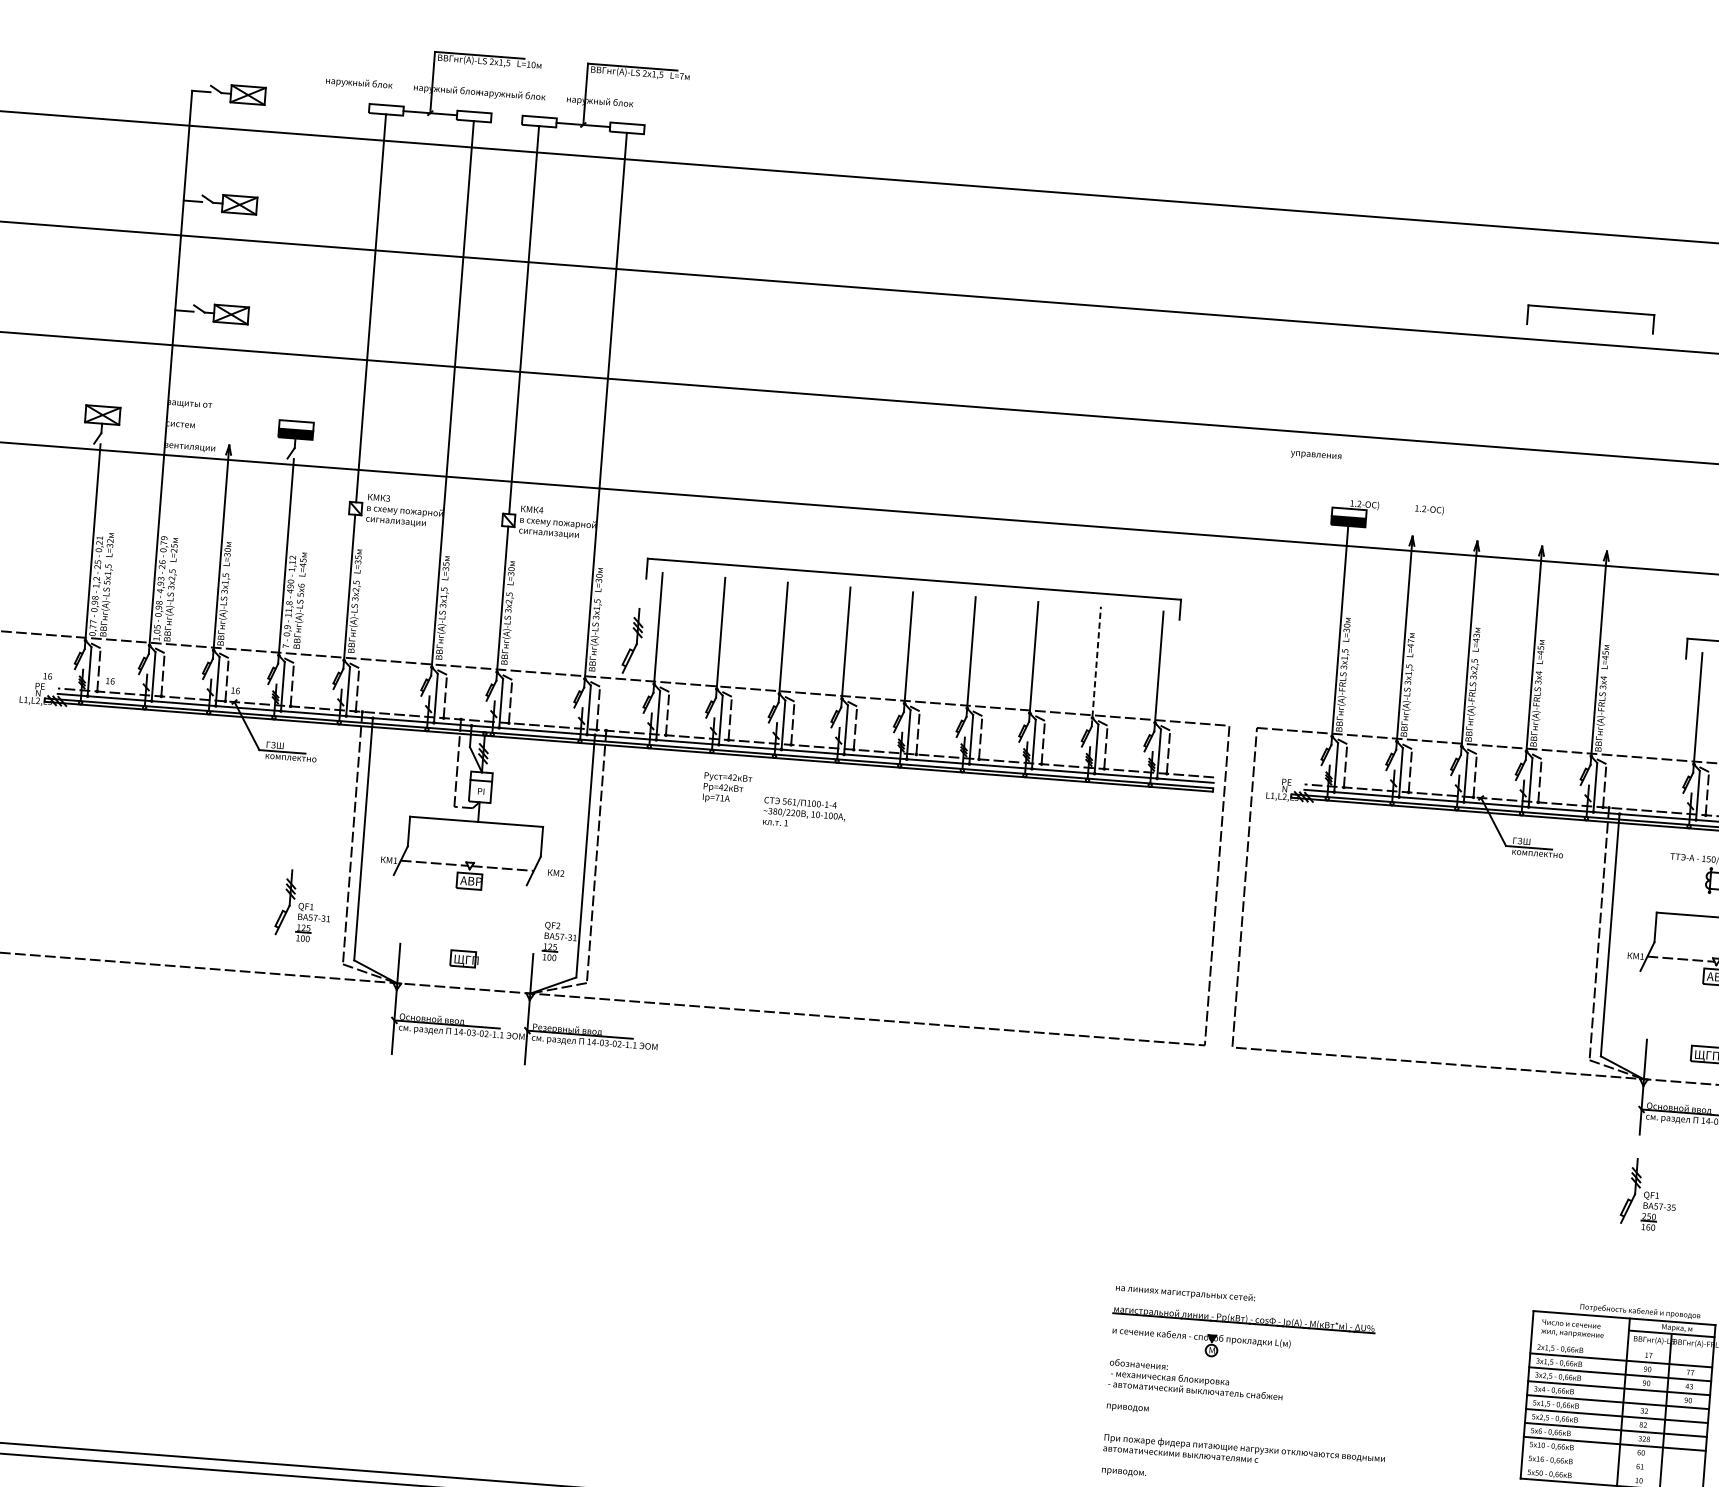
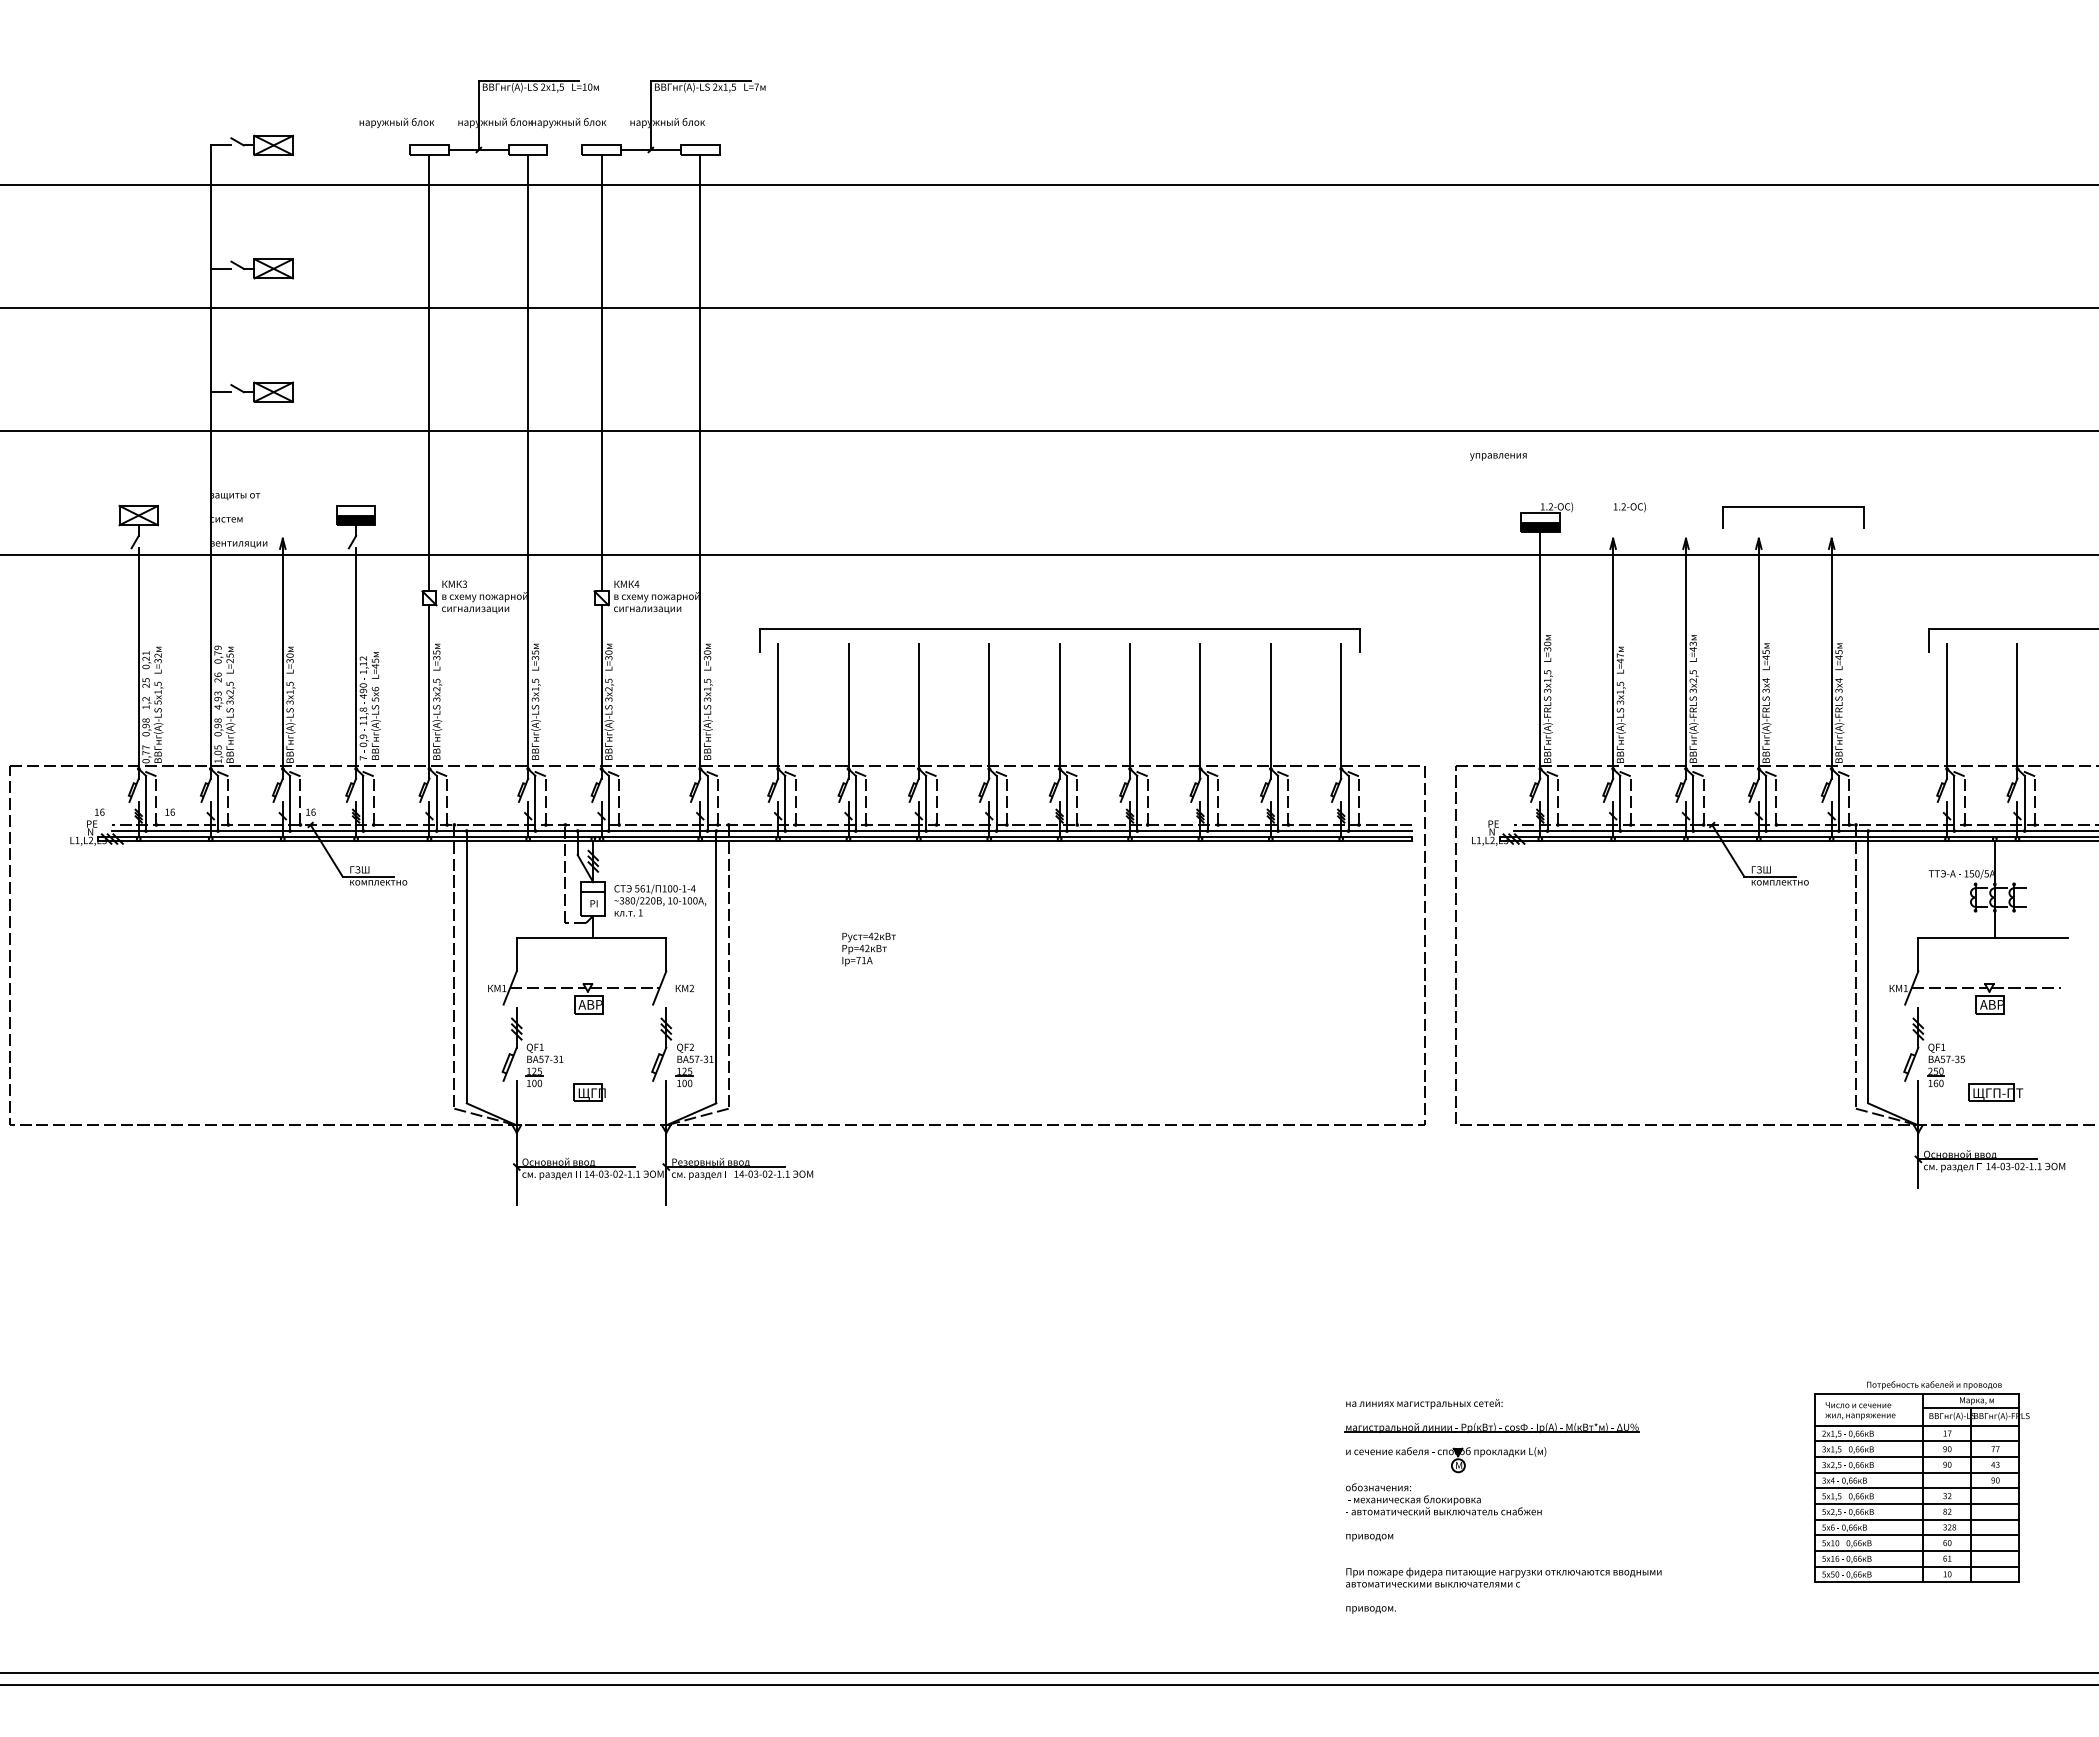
part: (1591, 310) -> (1793, 507), moved
part: (632, 641) -> (661, 1044), moved
line: (1096, 665) -> (1270, 710), dashed -> solid
text: (726, 788) -> (868, 949), moved
text: (804, 813) -> (660, 900), moved
part: (303, 906) -> (532, 1047), moved
part: (1648, 1195) -> (1933, 1047), moved
line: (1621, 1346) -> (1916, 1425), added
line: (1613, 1457) -> (1916, 1550), added
line: (1612, 1471) -> (1916, 1566), added

